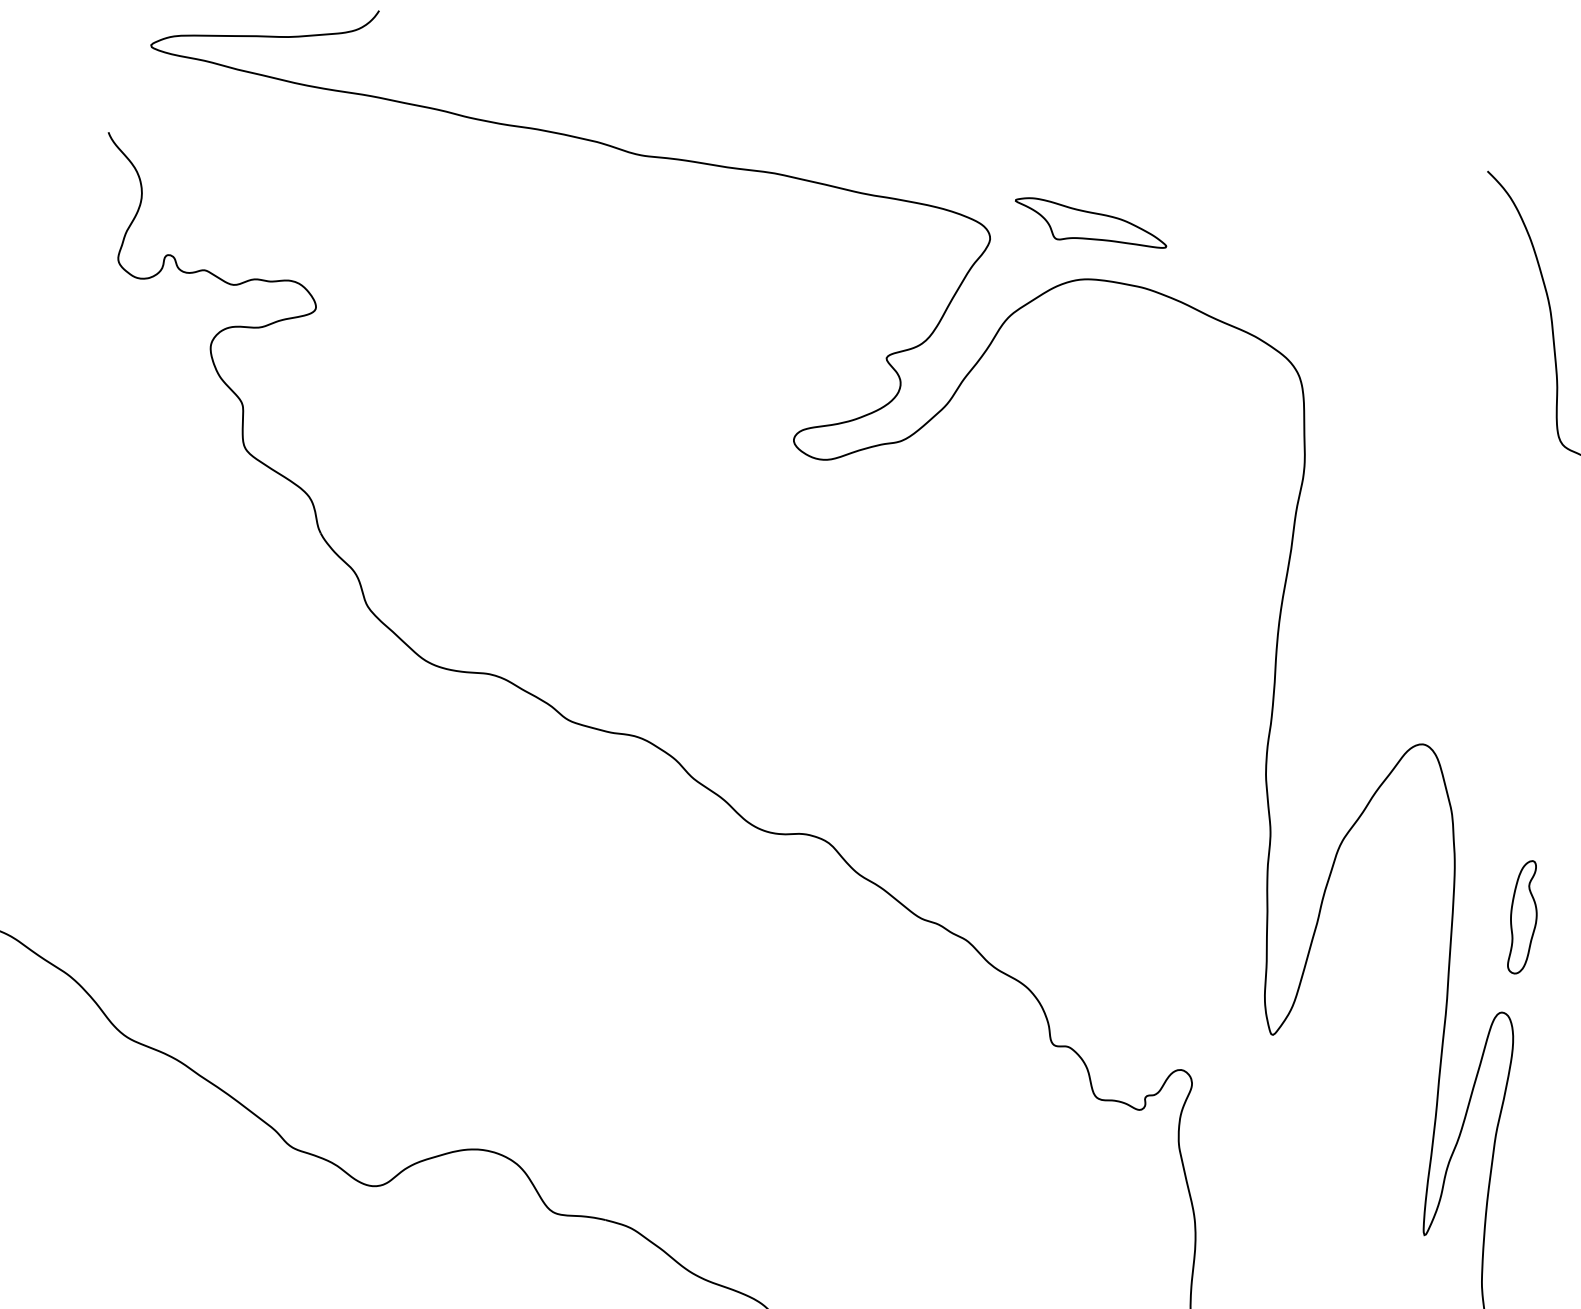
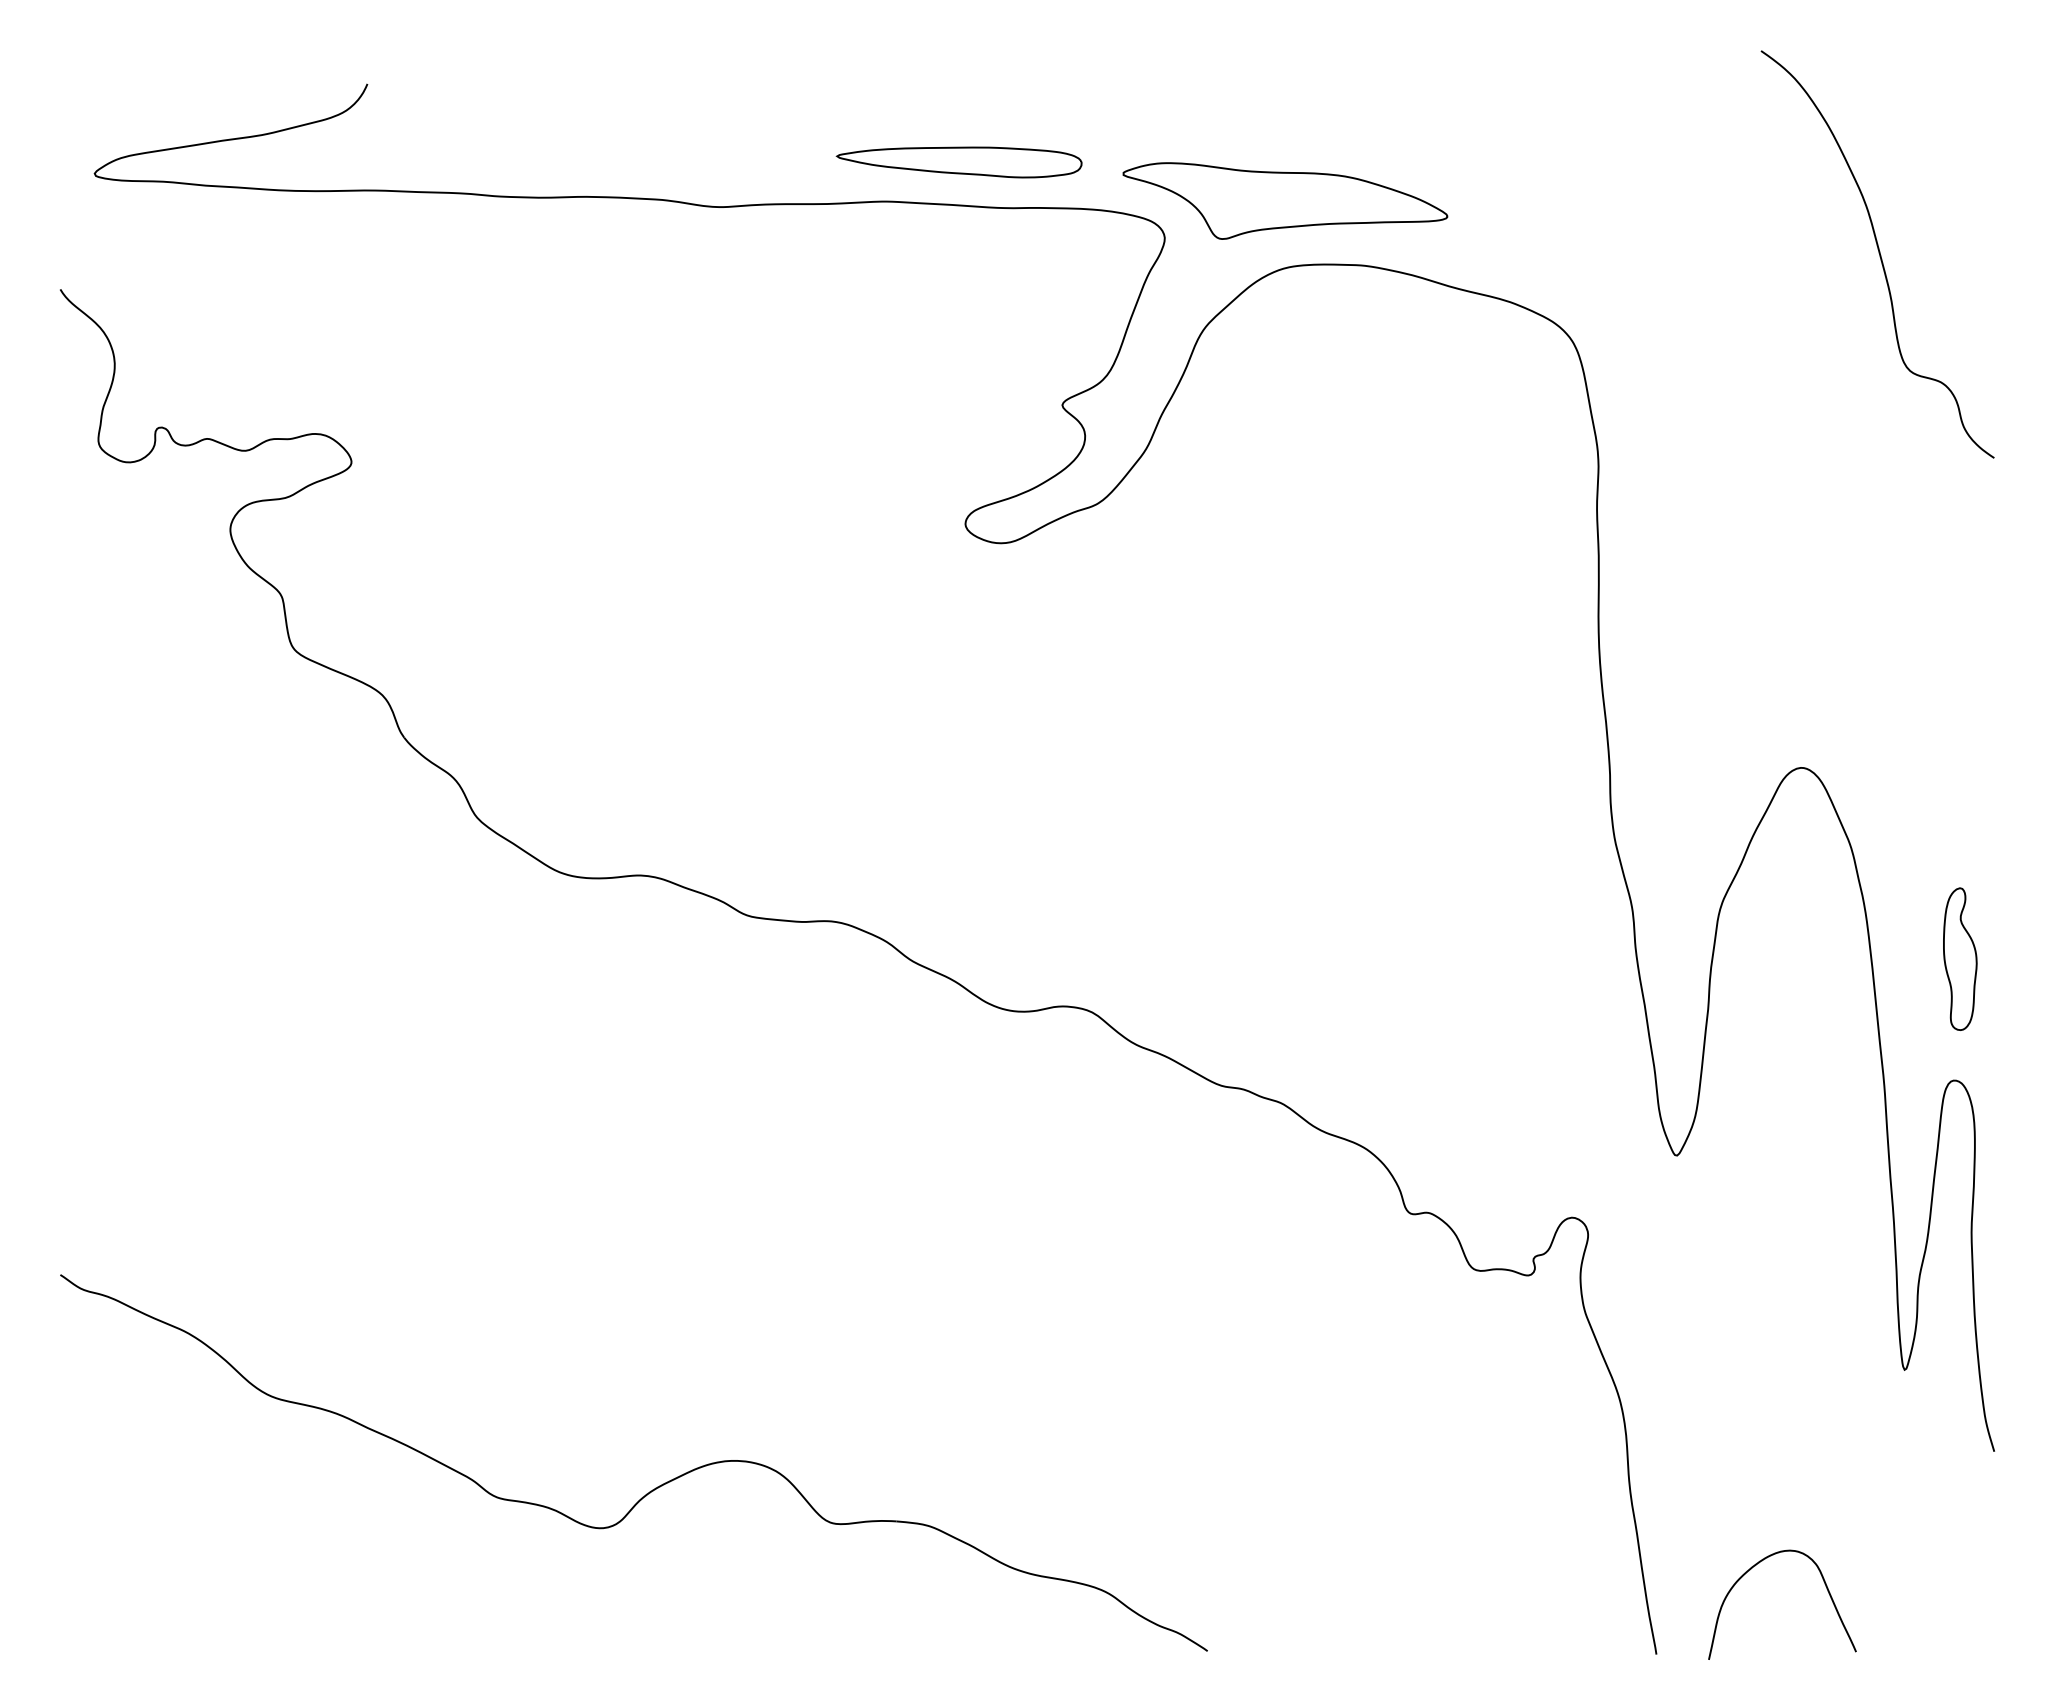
part: (836, 152) -> (958, 162), added
part: (1090, 225) -> (1285, 200), size x1.67

